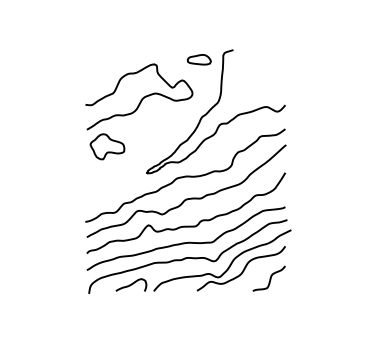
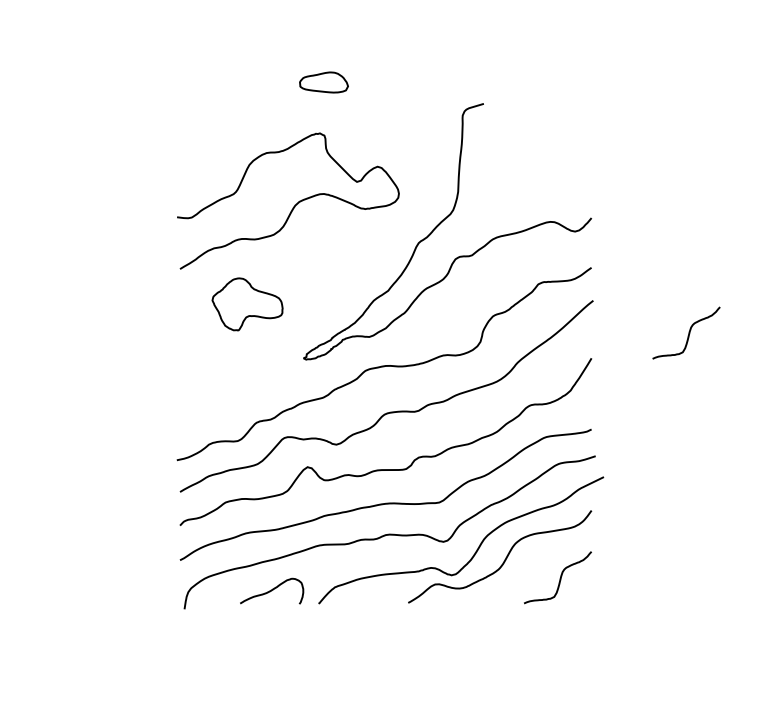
part: (198, 59) -> (322, 81), moved
part: (107, 146) -> (247, 303), moved
curve: (331, 160) -> (687, 332), added

